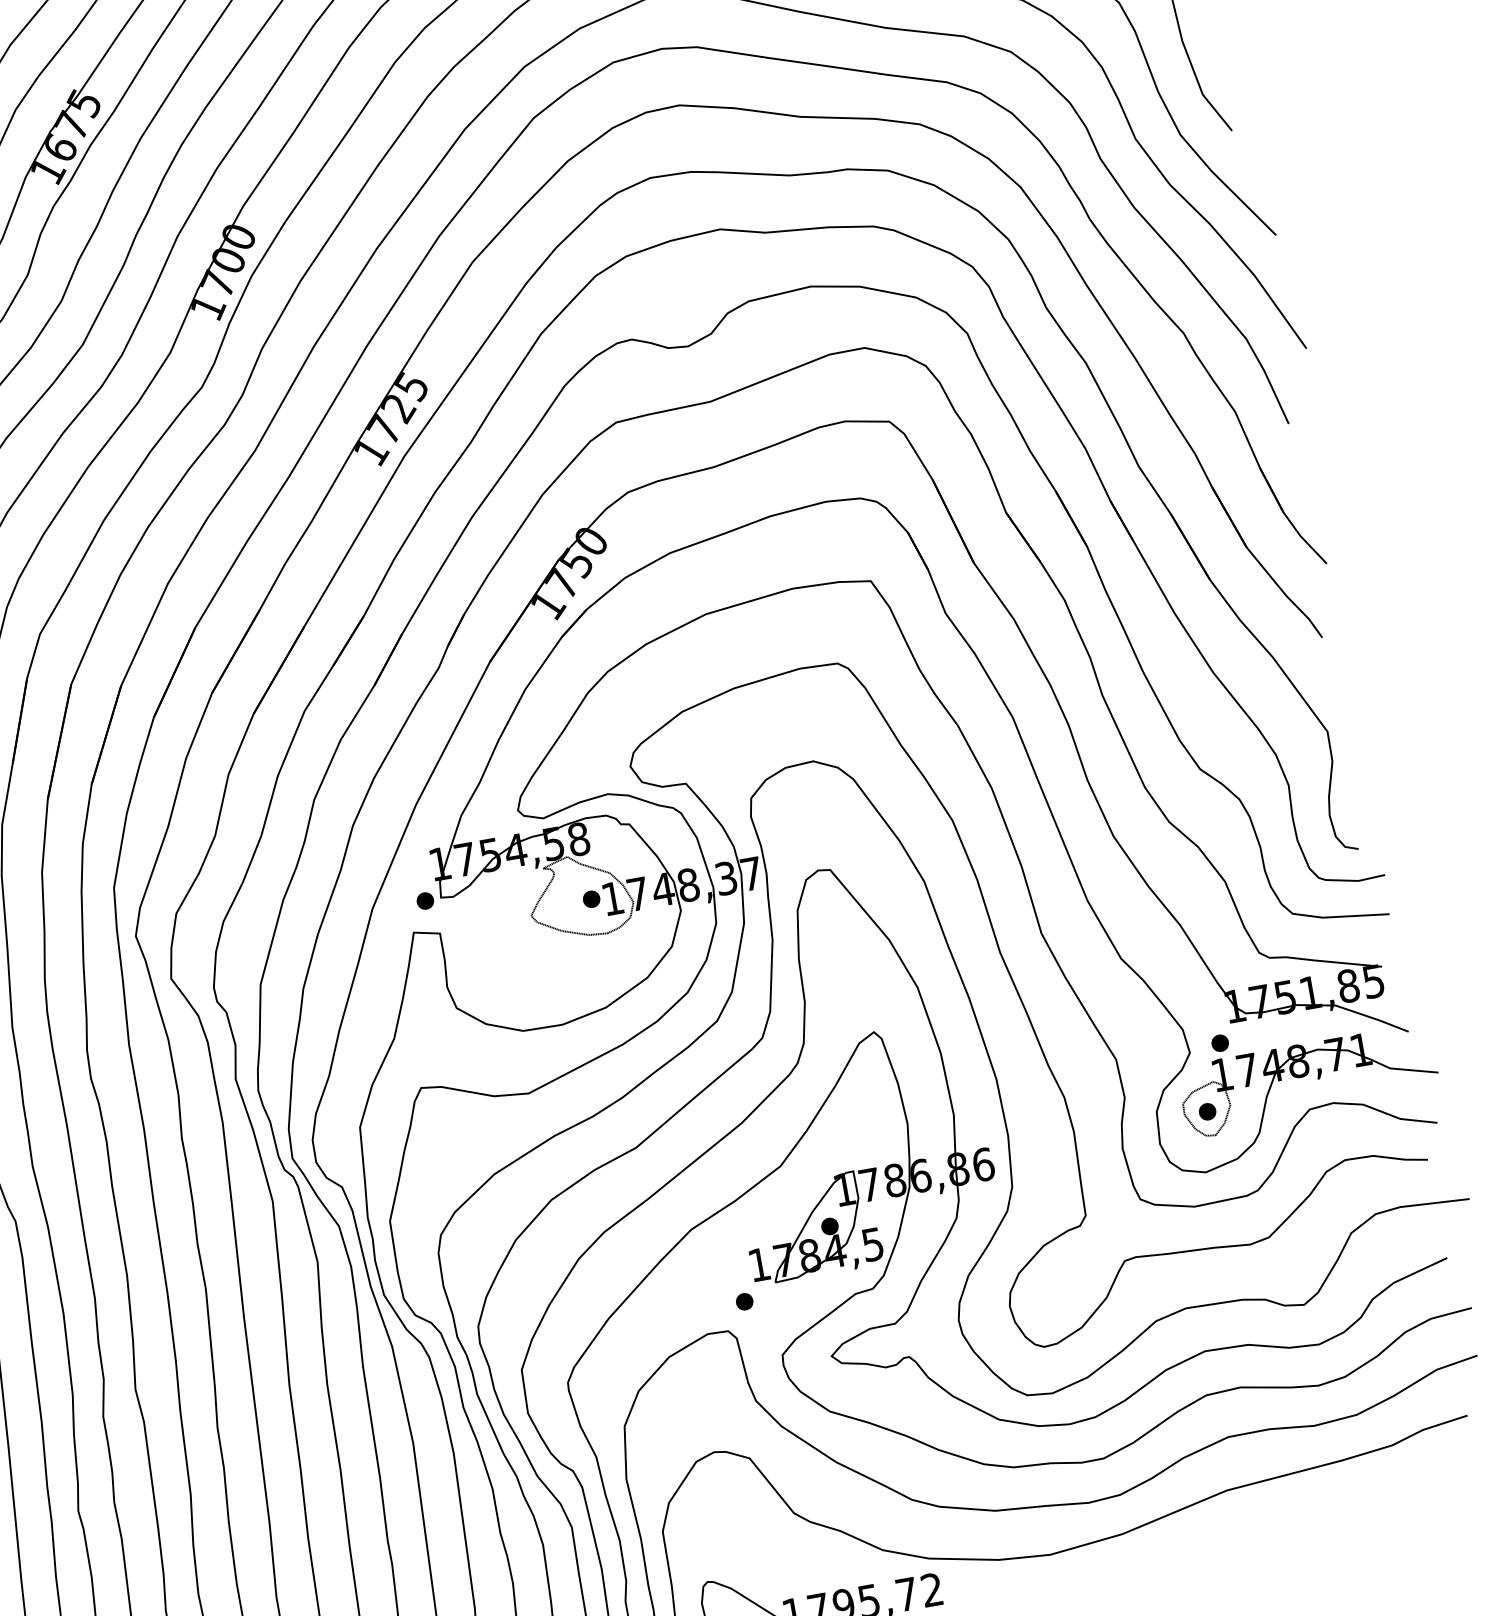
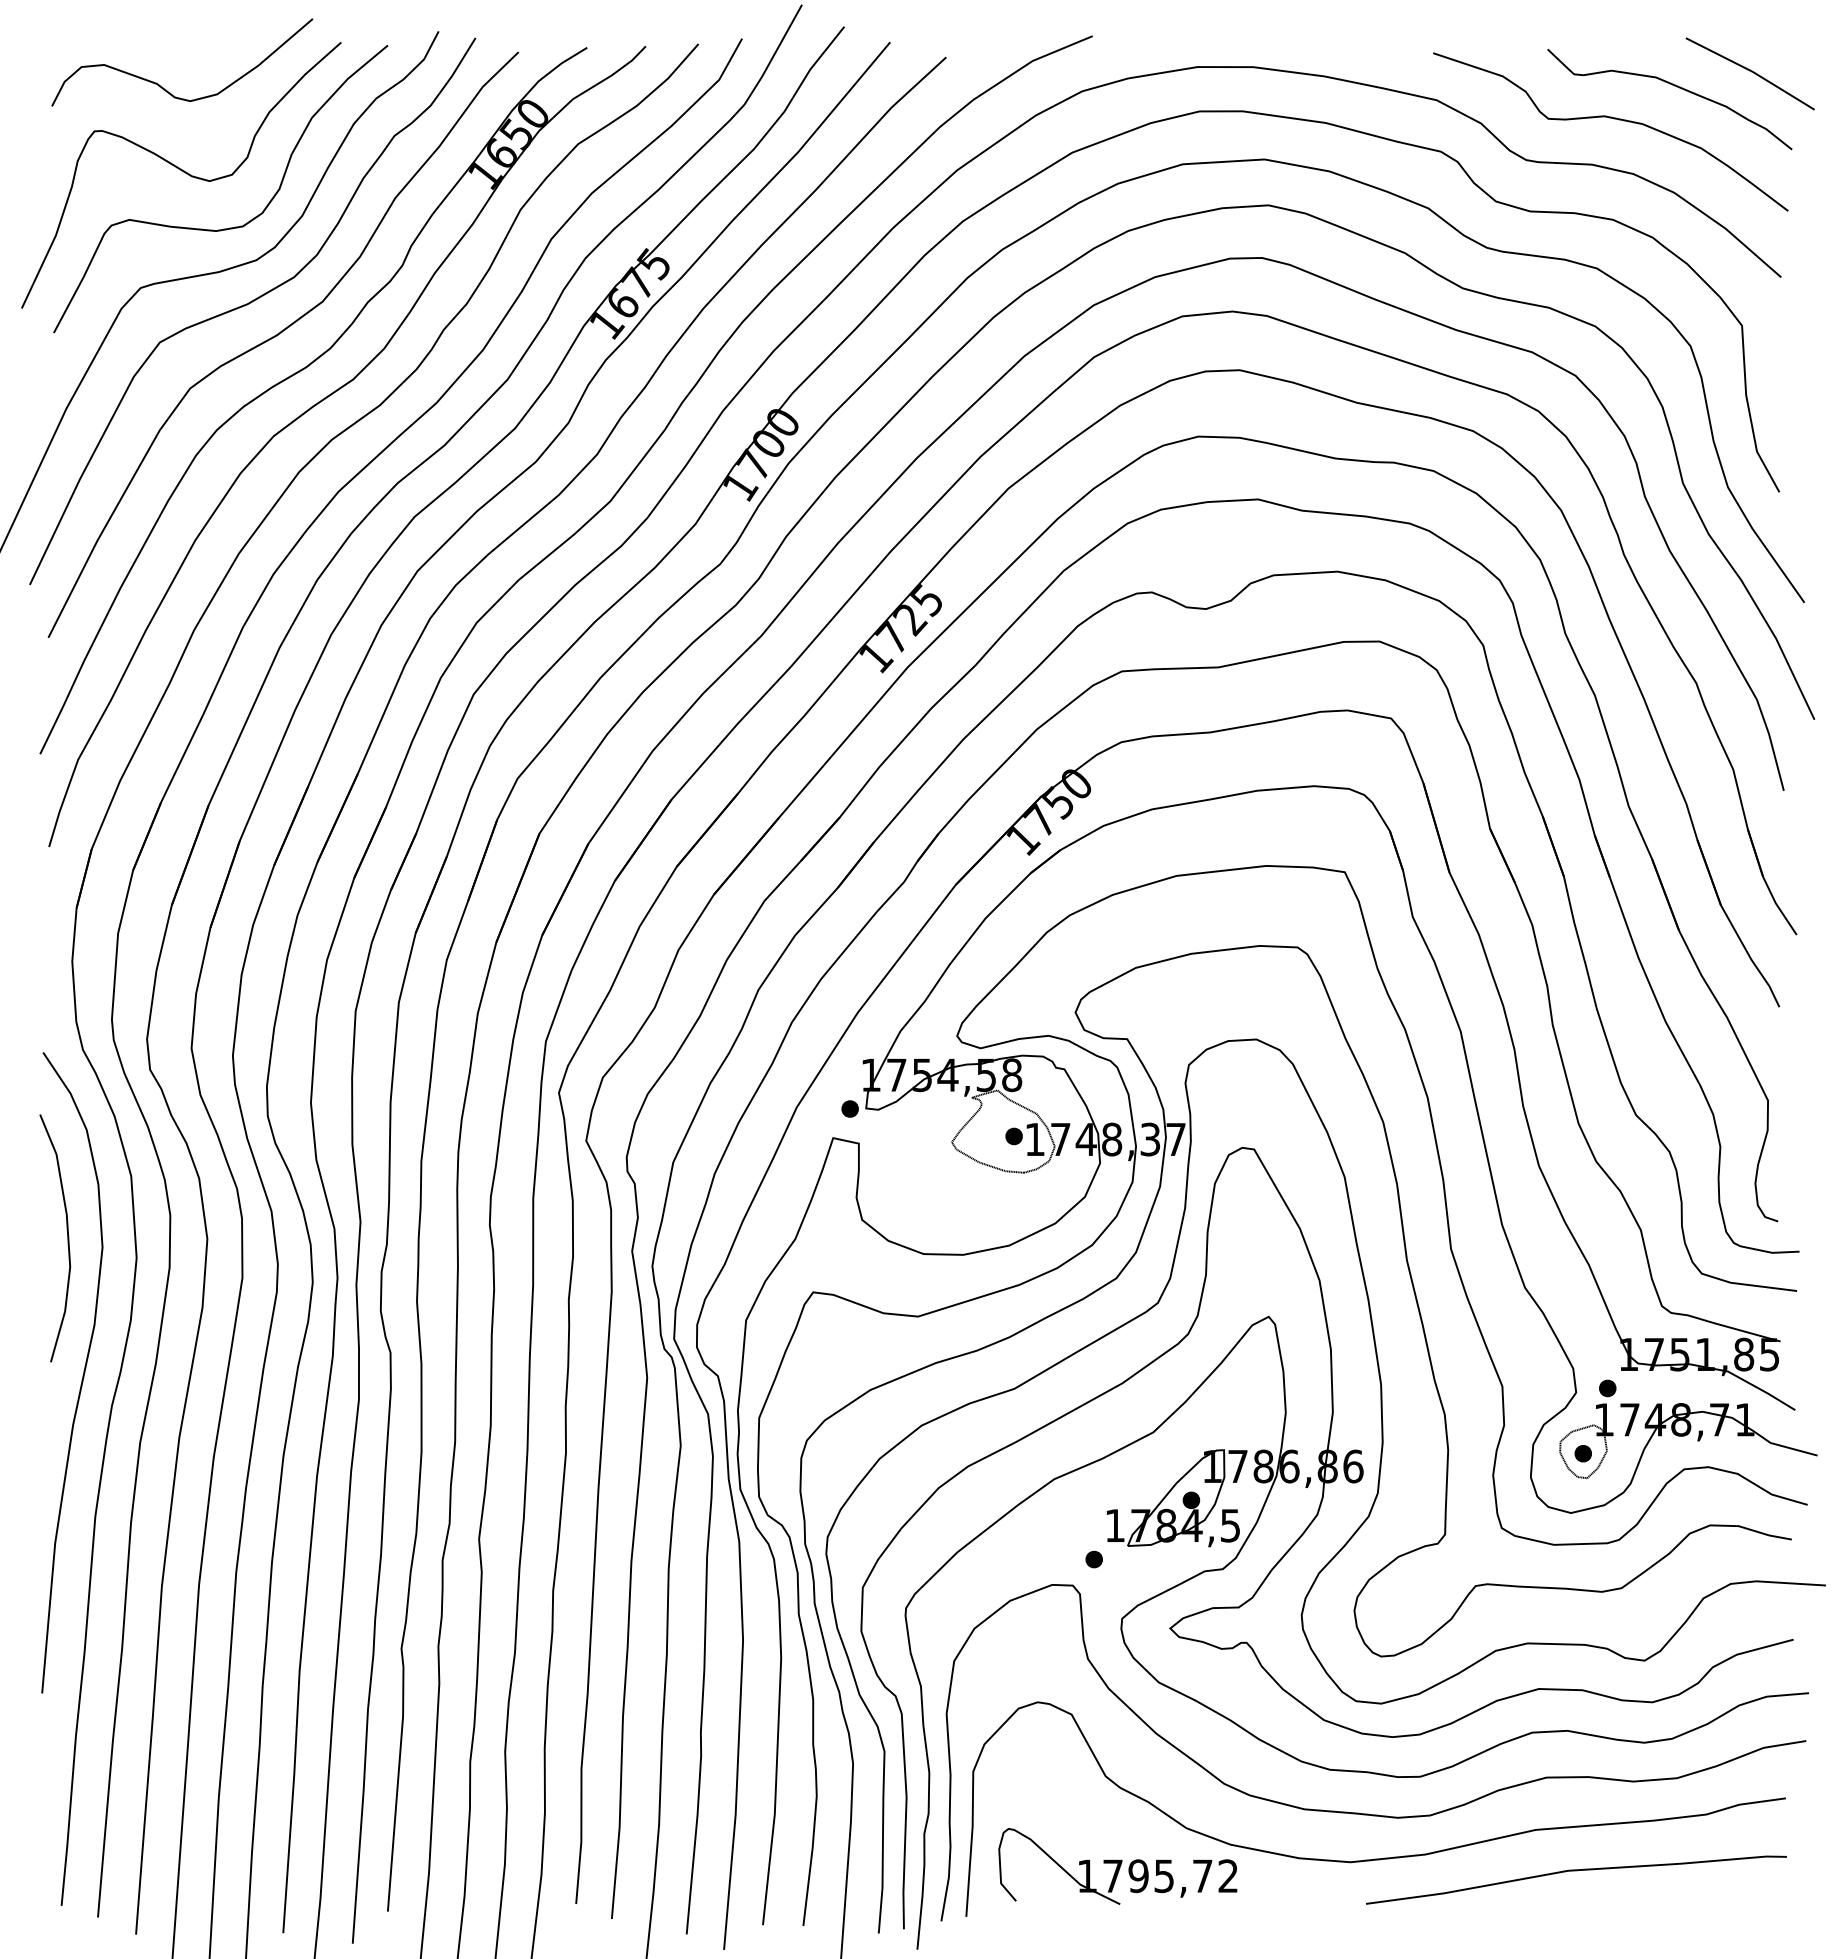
curve: (1274, 1524) -> (1576, 1871), added

